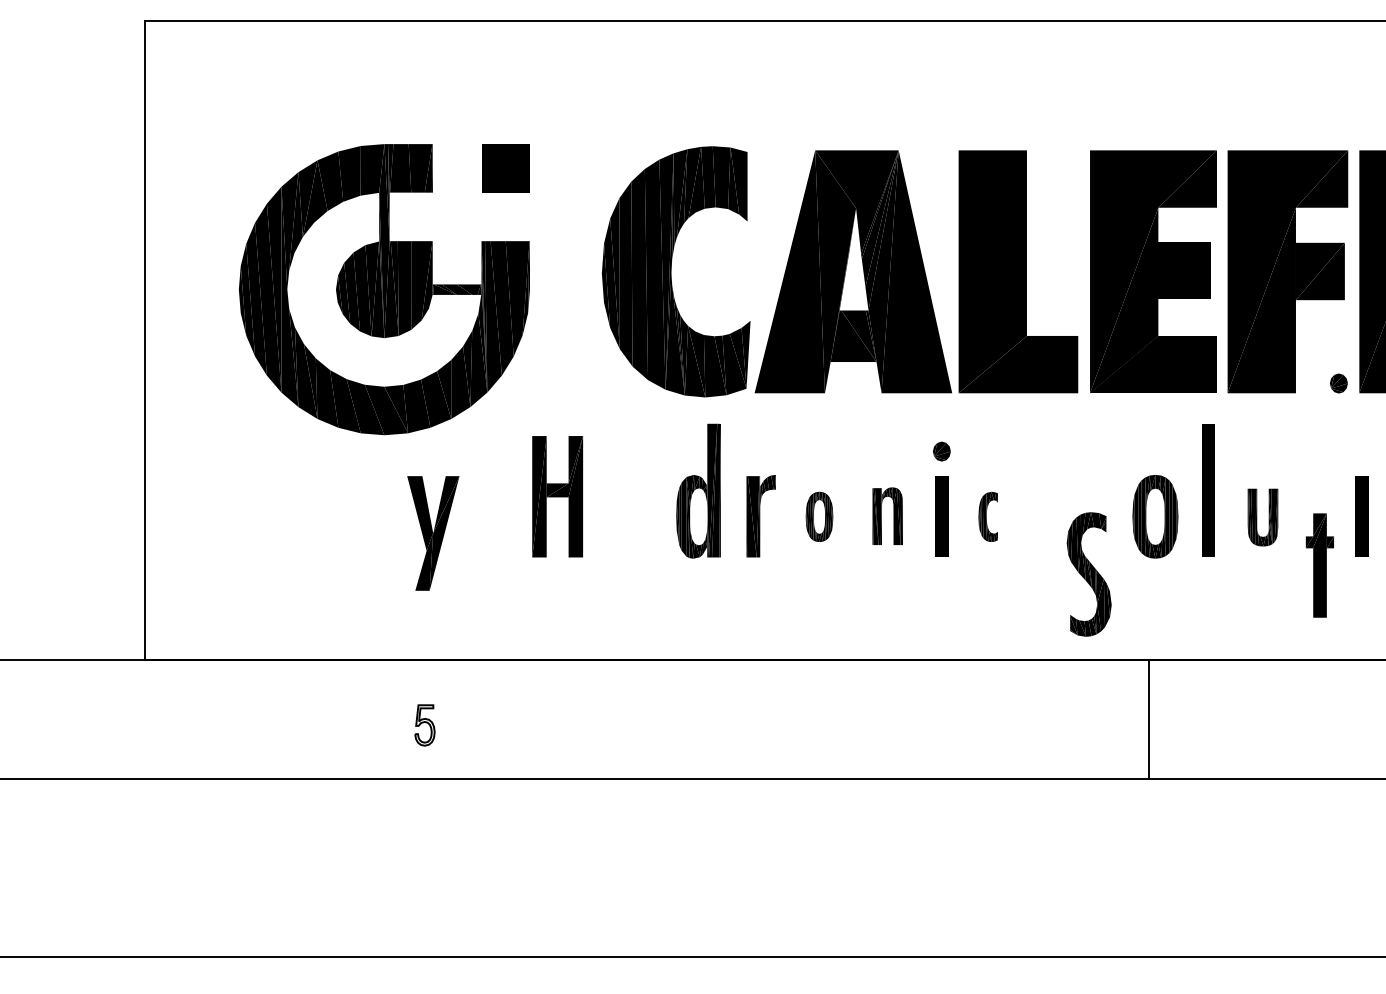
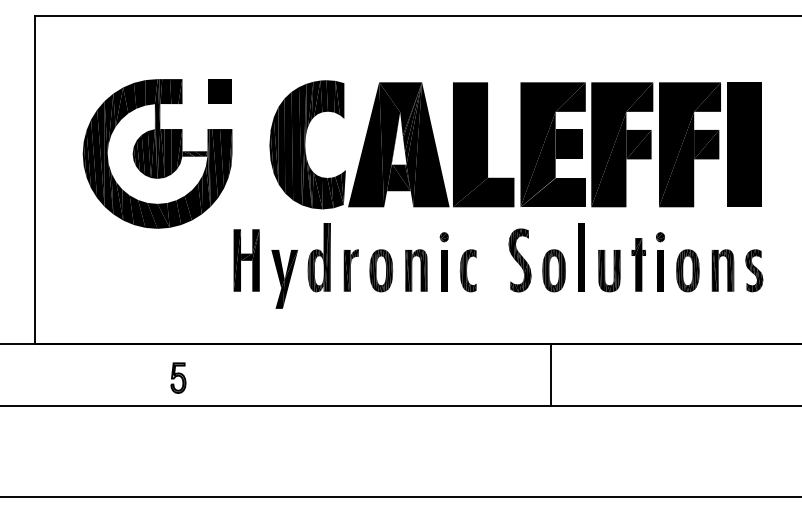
part: (1338, 383) -> (660, 237), moved
part: (819, 516) -> (381, 270), size x1.67
part: (887, 516) -> (416, 270), size x1.43
part: (986, 516) -> (467, 270), size x1.67
part: (1263, 518) -> (609, 271), size x1.43
part: (432, 533) -> (284, 279), moved
part: (1319, 564) -> (638, 264), moved
part: (1088, 574) -> (519, 260), moved
part: (425, 724) -> (178, 377), size x1.43

